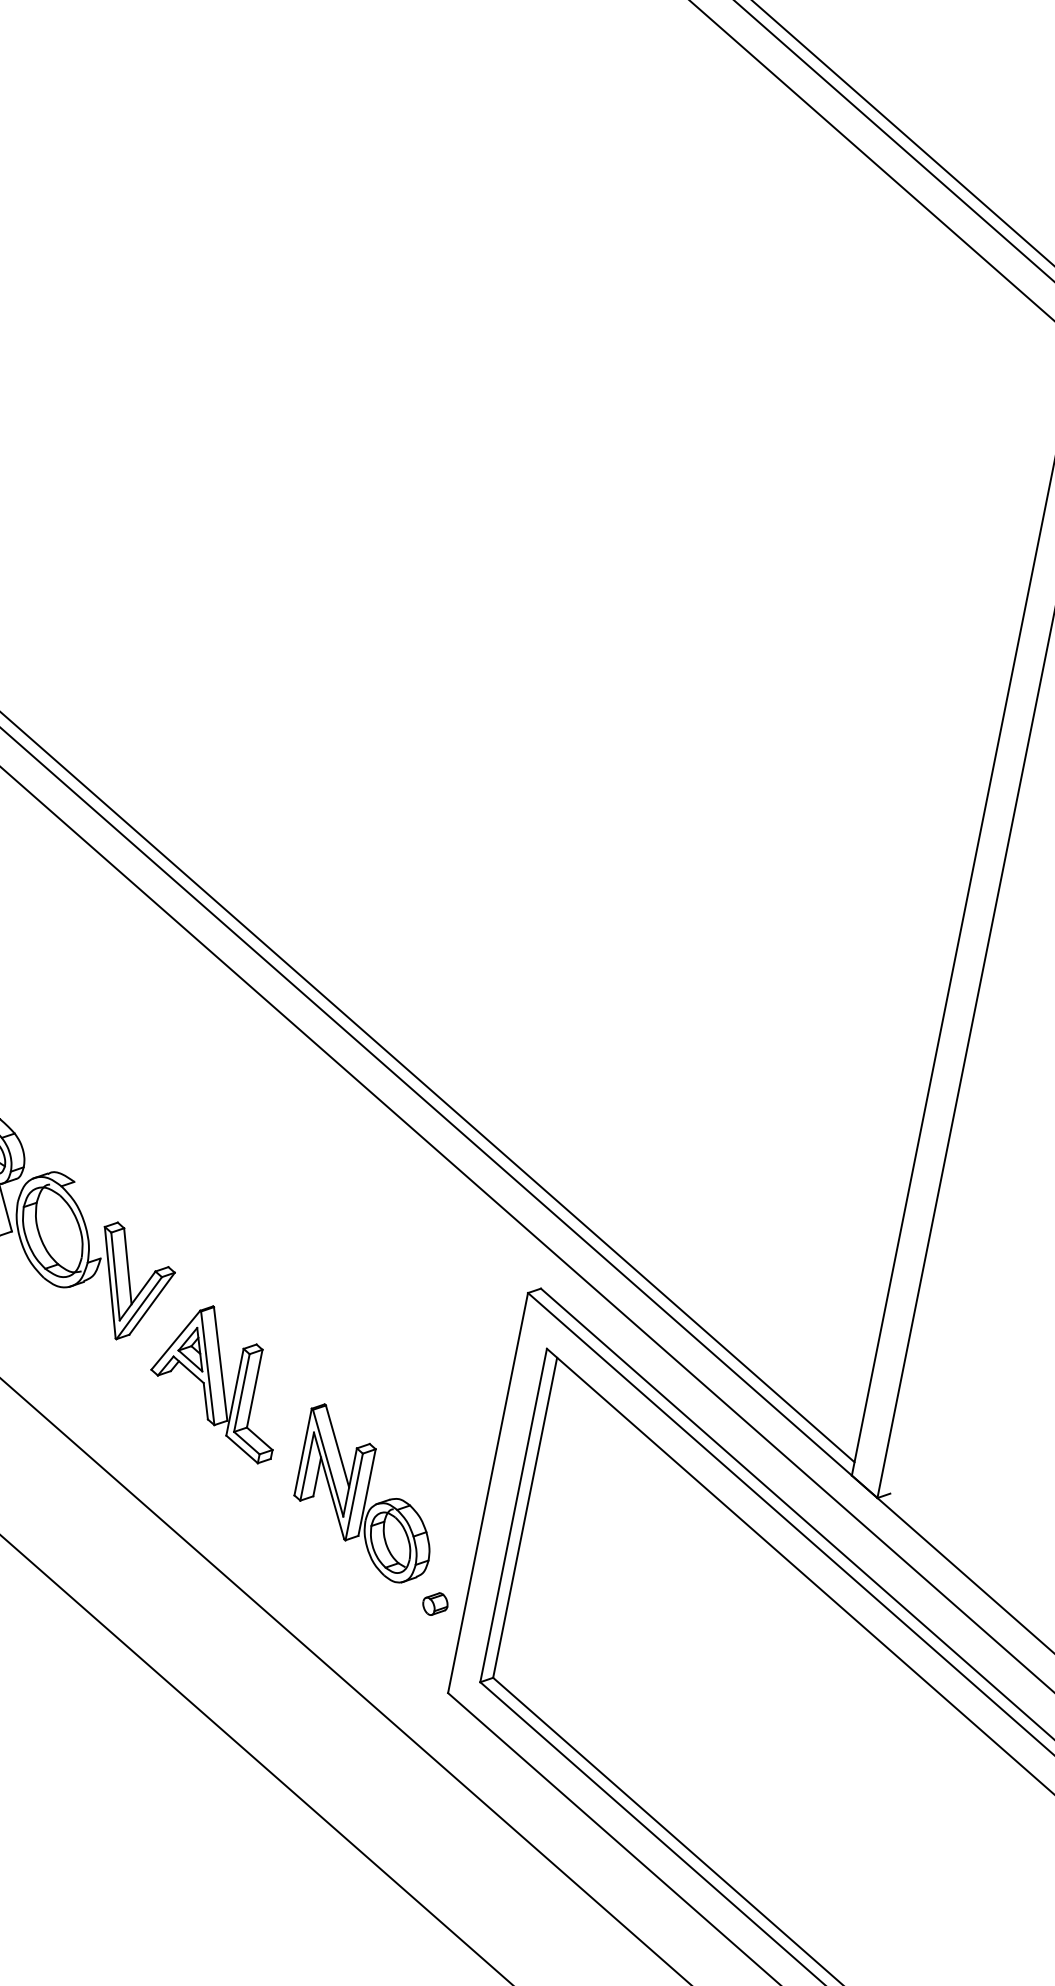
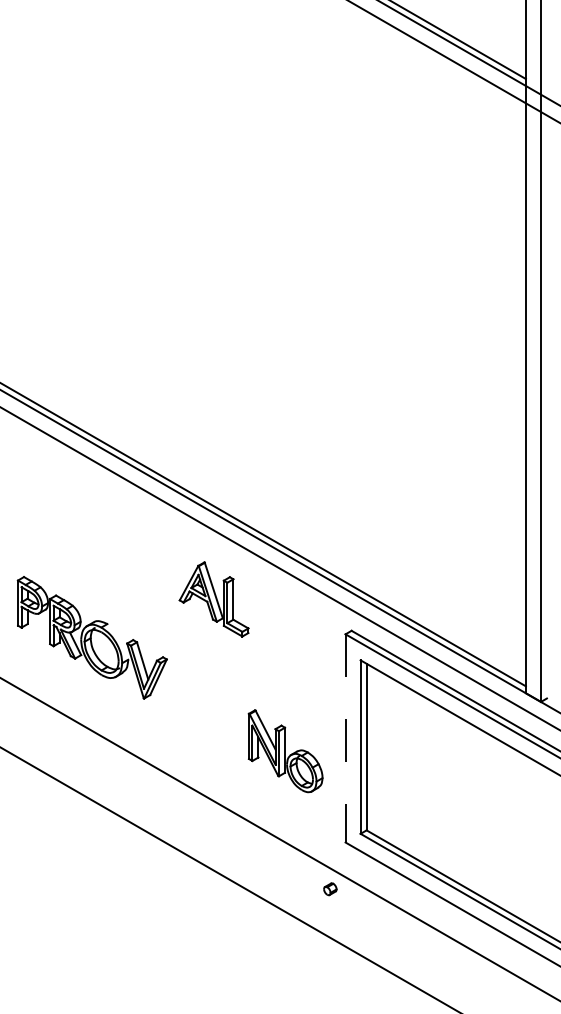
part: (216, 1381) -> (213, 599), moved
line: (487, 1493) -> (345, 738), solid -> dashed
part: (435, 1604) -> (330, 889), moved

